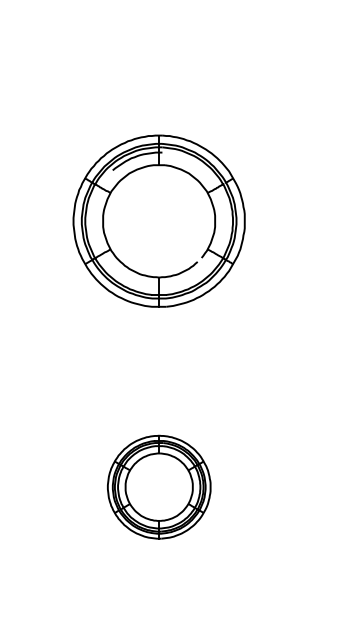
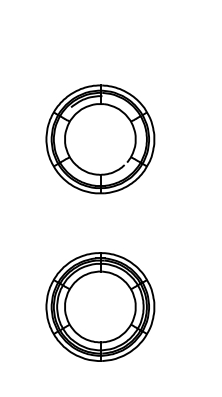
part: (159, 486) -> (100, 306), size x1.67

